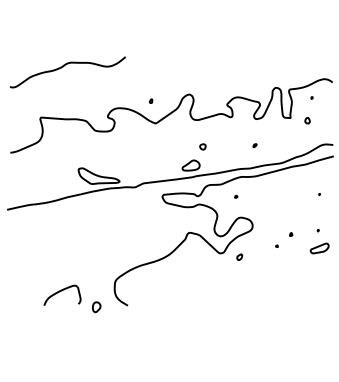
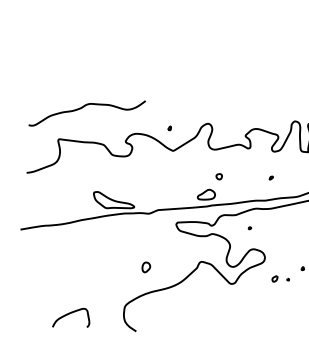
curve: (63, 67) -> (83, 108), moved
part: (239, 256) -> (274, 278), moved
part: (96, 307) -> (146, 267), moved

